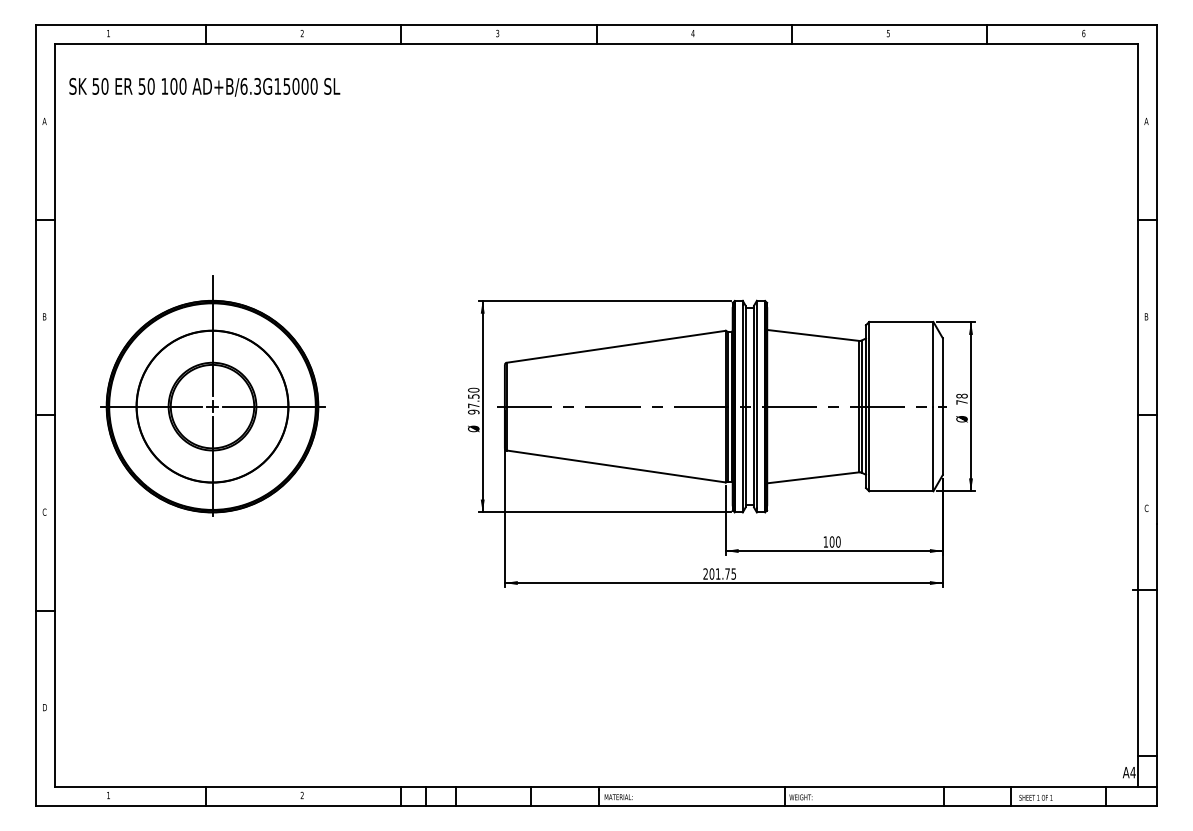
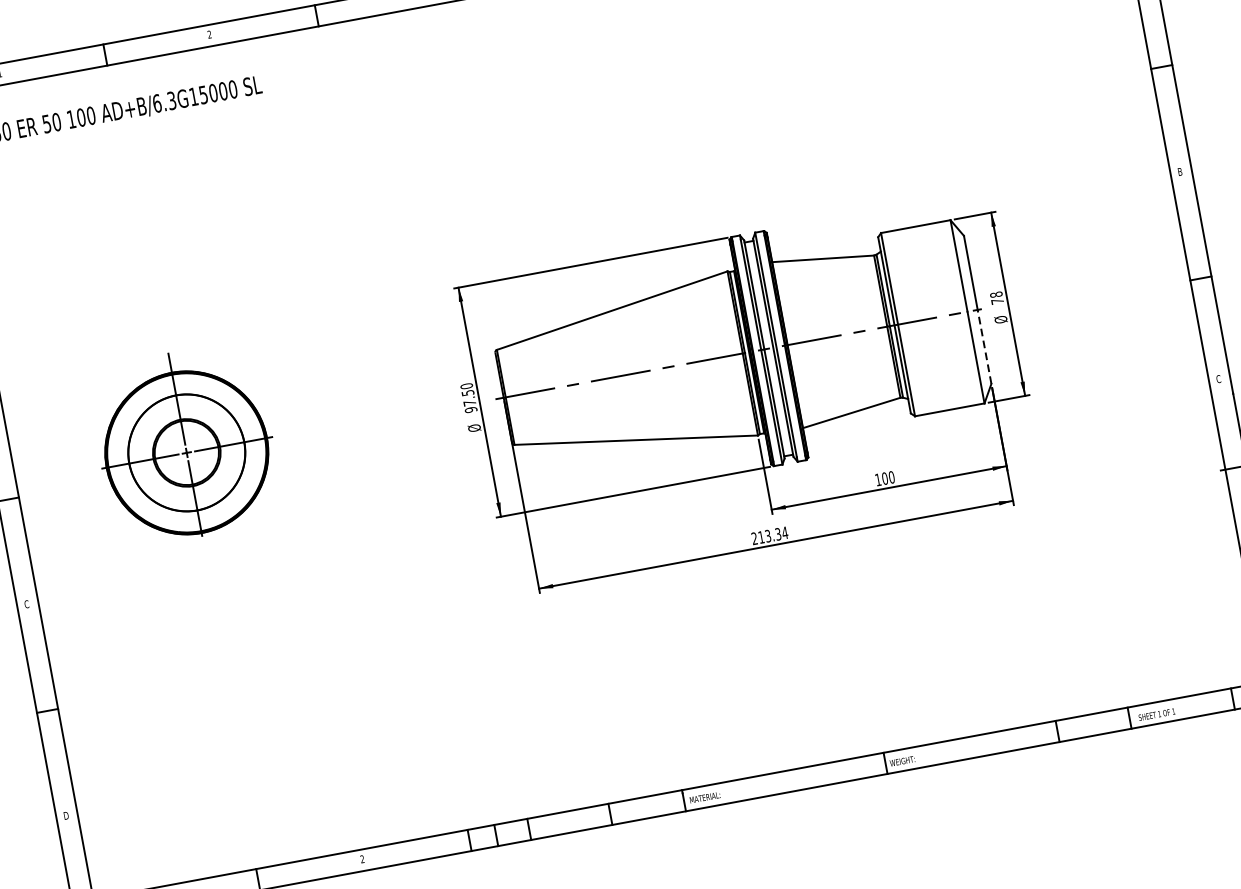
part: (212, 395) -> (185, 444), size x0.7
line: (942, 440) -> (984, 346), solid -> dashed
text: (722, 573) -> (772, 534), 201.75 -> 213.34

